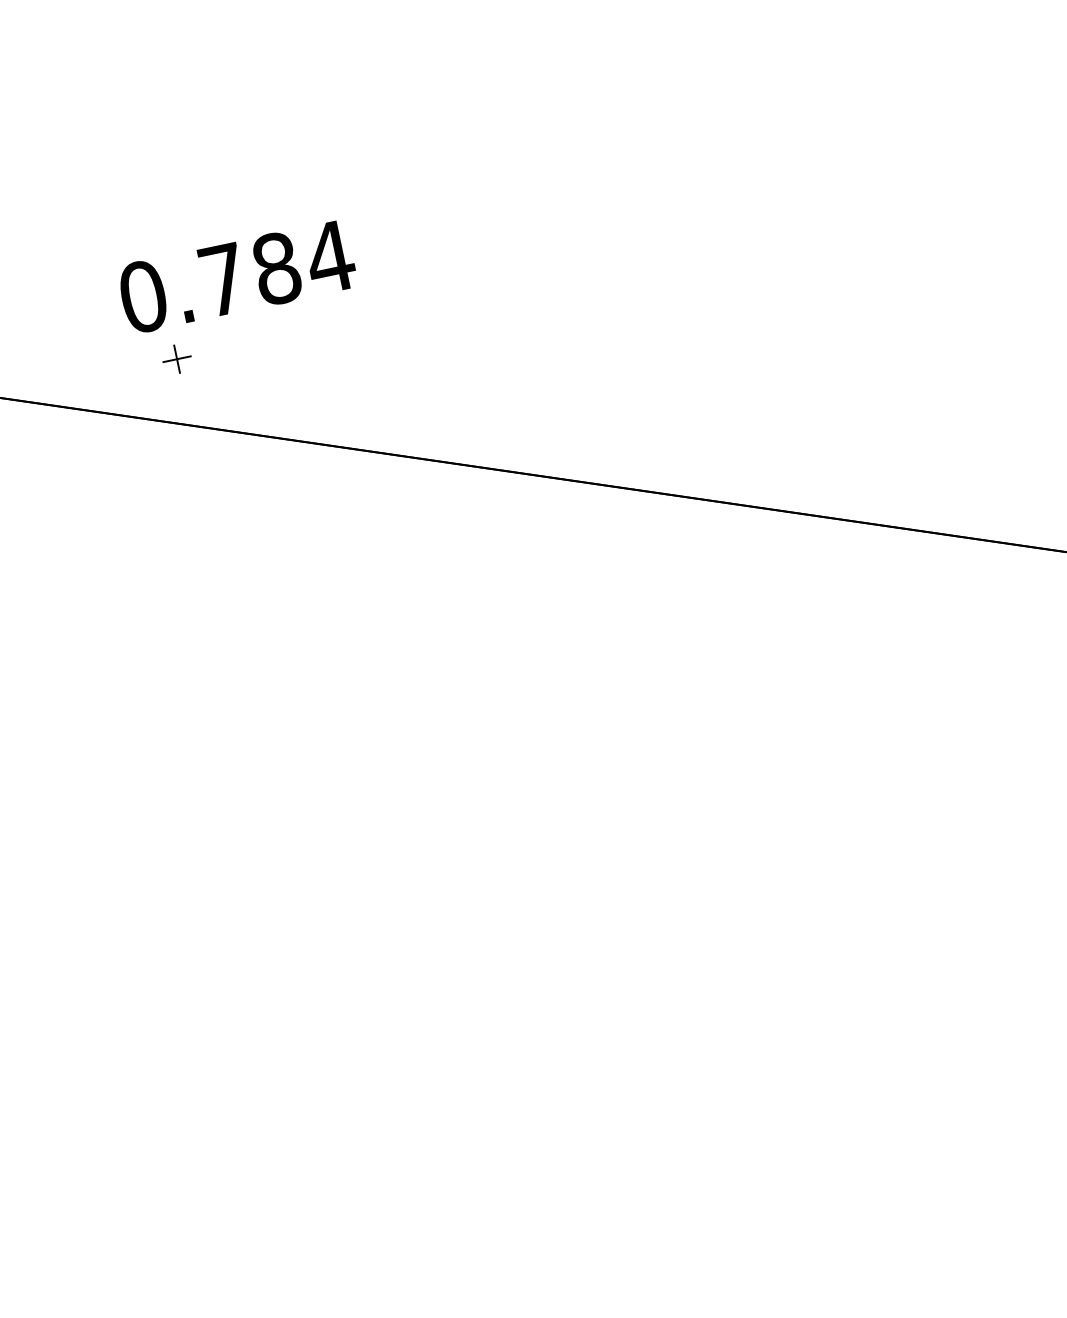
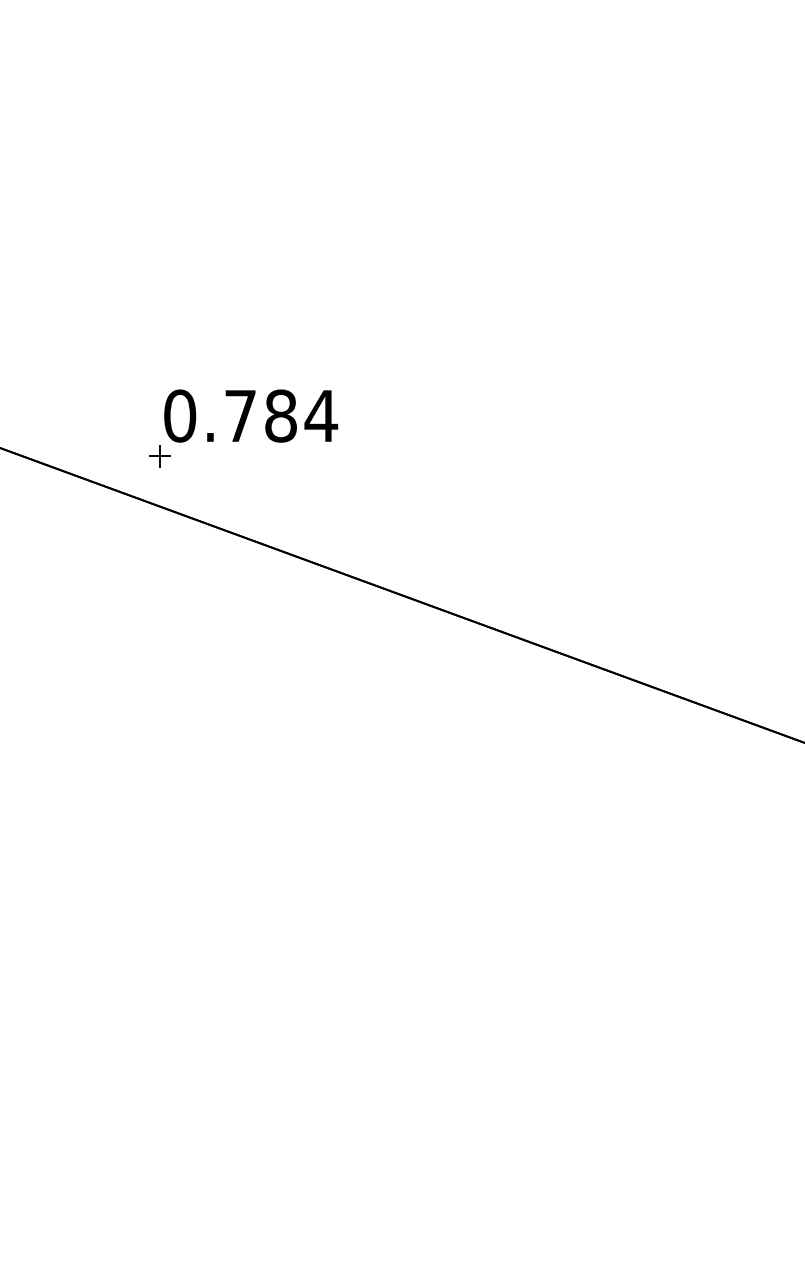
text: (237, 276) -> (251, 415), moved

